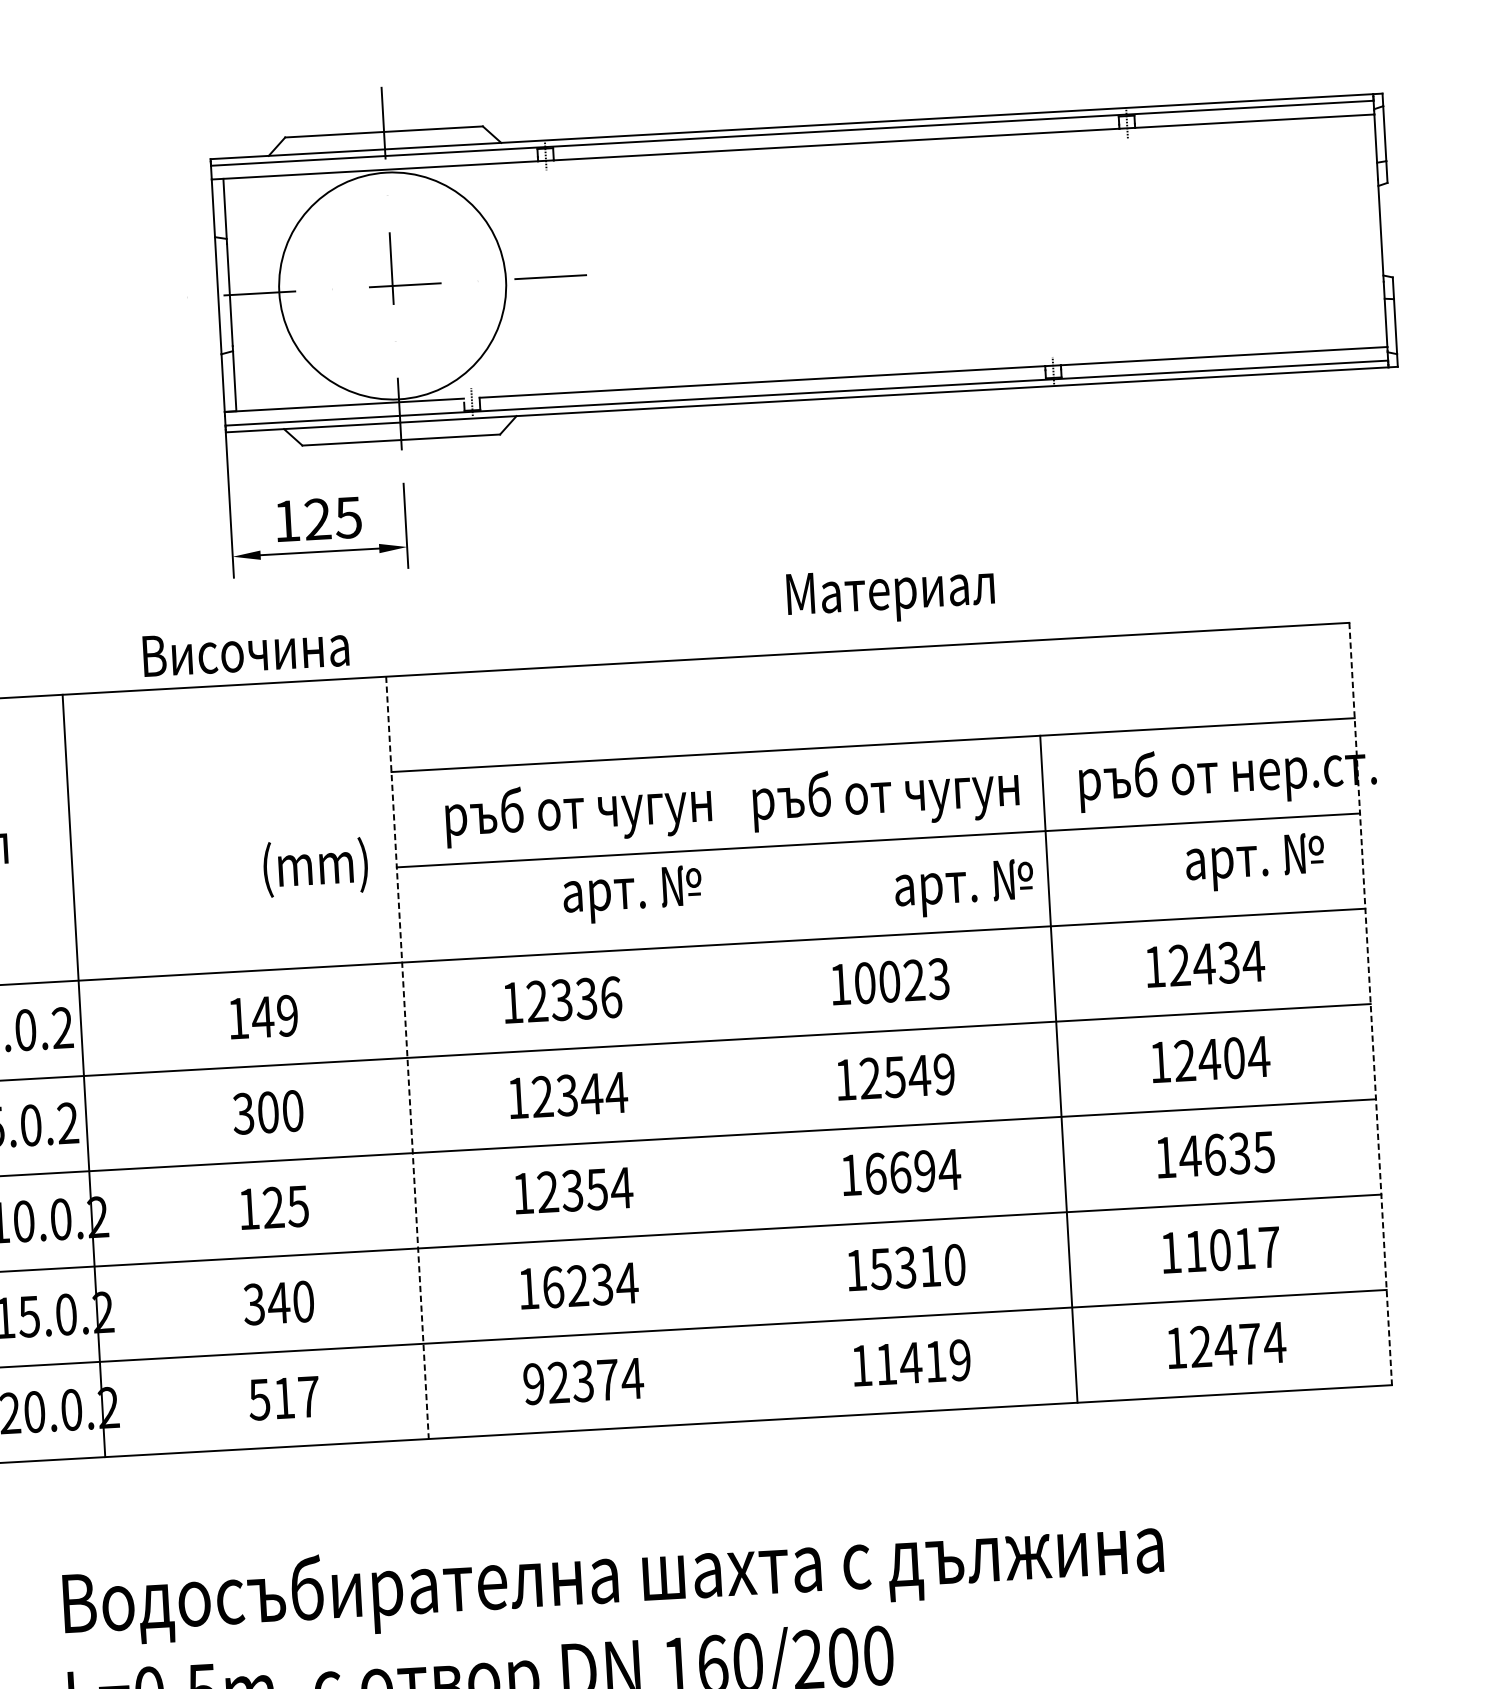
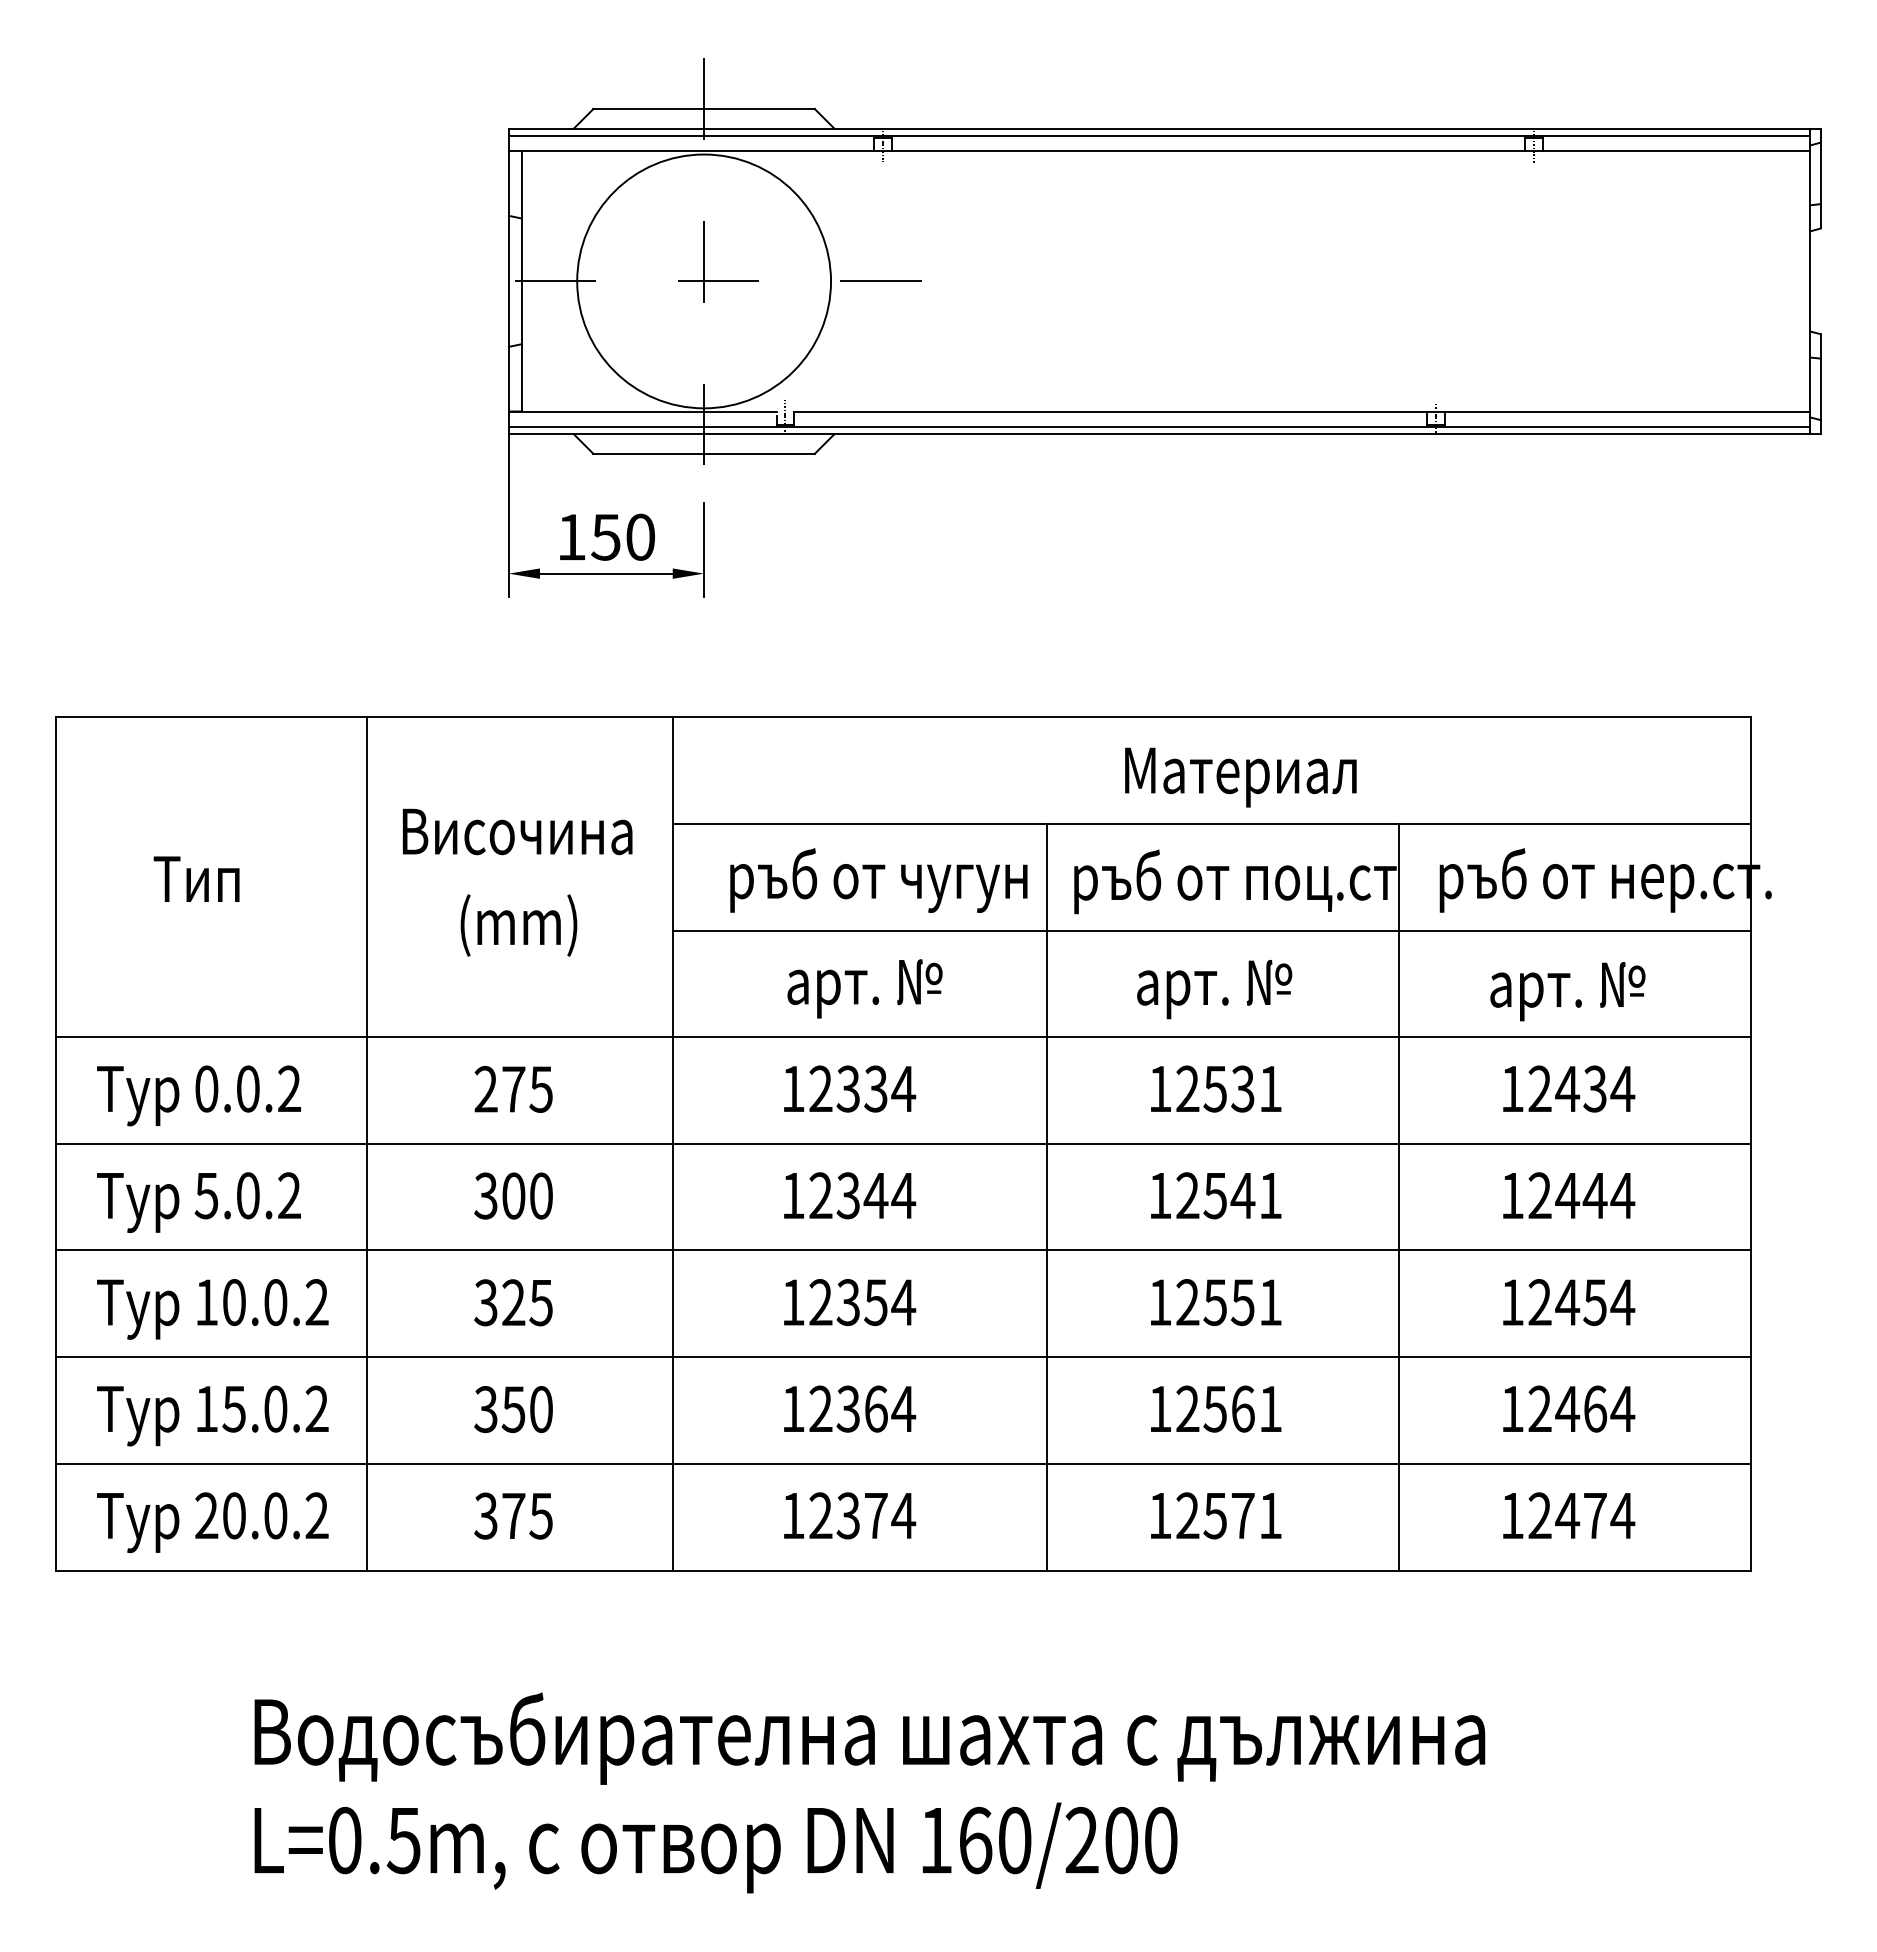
text: (332, 517) -> (622, 536), 125 -> 150
text: (890, 595) -> (1240, 777), moved
text: (245, 650) -> (517, 831), moved
text: (973, 798) -> (1320, 889), ръб от чугун -> ръб от поц.ст
text: (1254, 862) -> (1567, 991), moved
text: (315, 867) -> (518, 925), moved
text: (964, 888) -> (1214, 989), moved
text: (632, 894) -> (864, 988), moved
text: (901, 980) -> (1228, 1088), 10023 -> 12531
text: (611, 996) -> (903, 1088), 12336 -> 12334
line: (1370, 1003) -> (1750, 1143), dashed -> solid
text: (262, 1016) -> (513, 1088), 149 -> 275
line: (407, 1057) -> (672, 1143), dashed -> solid
text: (1233, 1057) -> (1594, 1195), 12404 -> 12444
text: (944, 1074) -> (1270, 1195), 12549 -> 12541
line: (84, 1075) -> (367, 1143), moved
line: (744, 1086) -> (1046, 1196), added
text: (1227, 1154) -> (1581, 1302), 14635 -> 12454
text: (912, 1171) -> (1229, 1302), 16694 -> 12551
text: (248, 1208) -> (485, 1302), 125 -> 325
text: (1232, 1248) -> (1581, 1408), 11017 -> 12464
text: (917, 1266) -> (1228, 1408), 15310 -> 12561
text: (577, 1285) -> (848, 1408), 16234 -> 12364
text: (278, 1303) -> (513, 1409), 340 -> 350
text: (922, 1362) -> (1228, 1515), 11419 -> 12571
text: (534, 1383) -> (793, 1515), 92374 -> 12374
text: (284, 1397) -> (513, 1515), 517 -> 375

